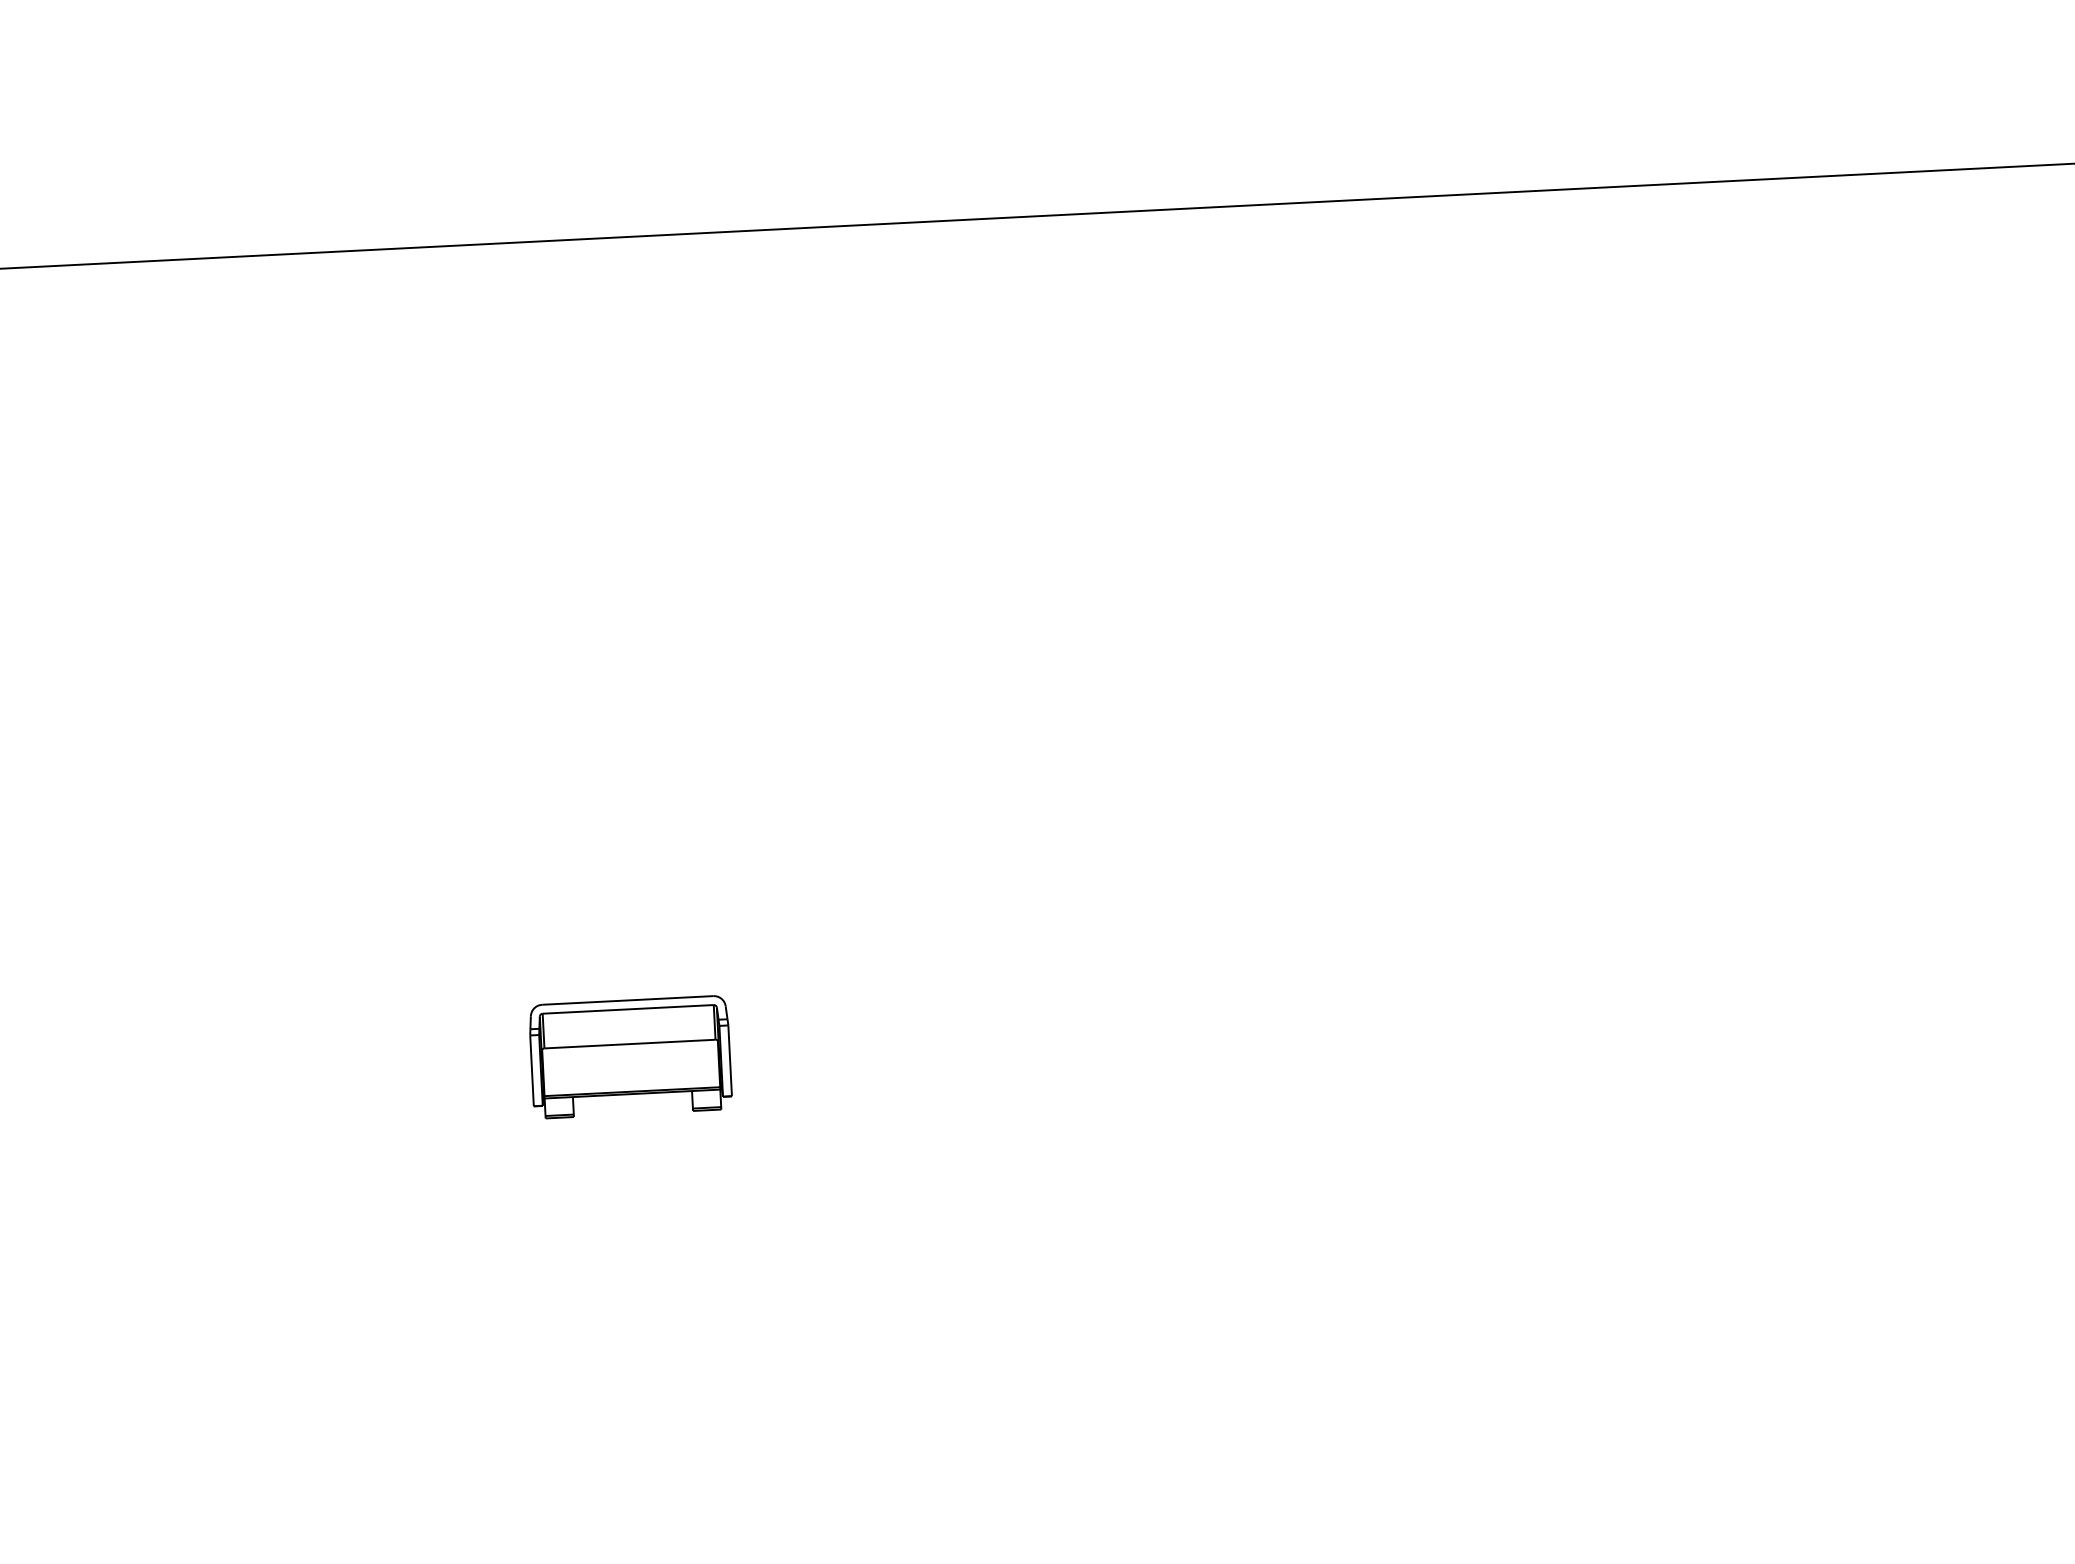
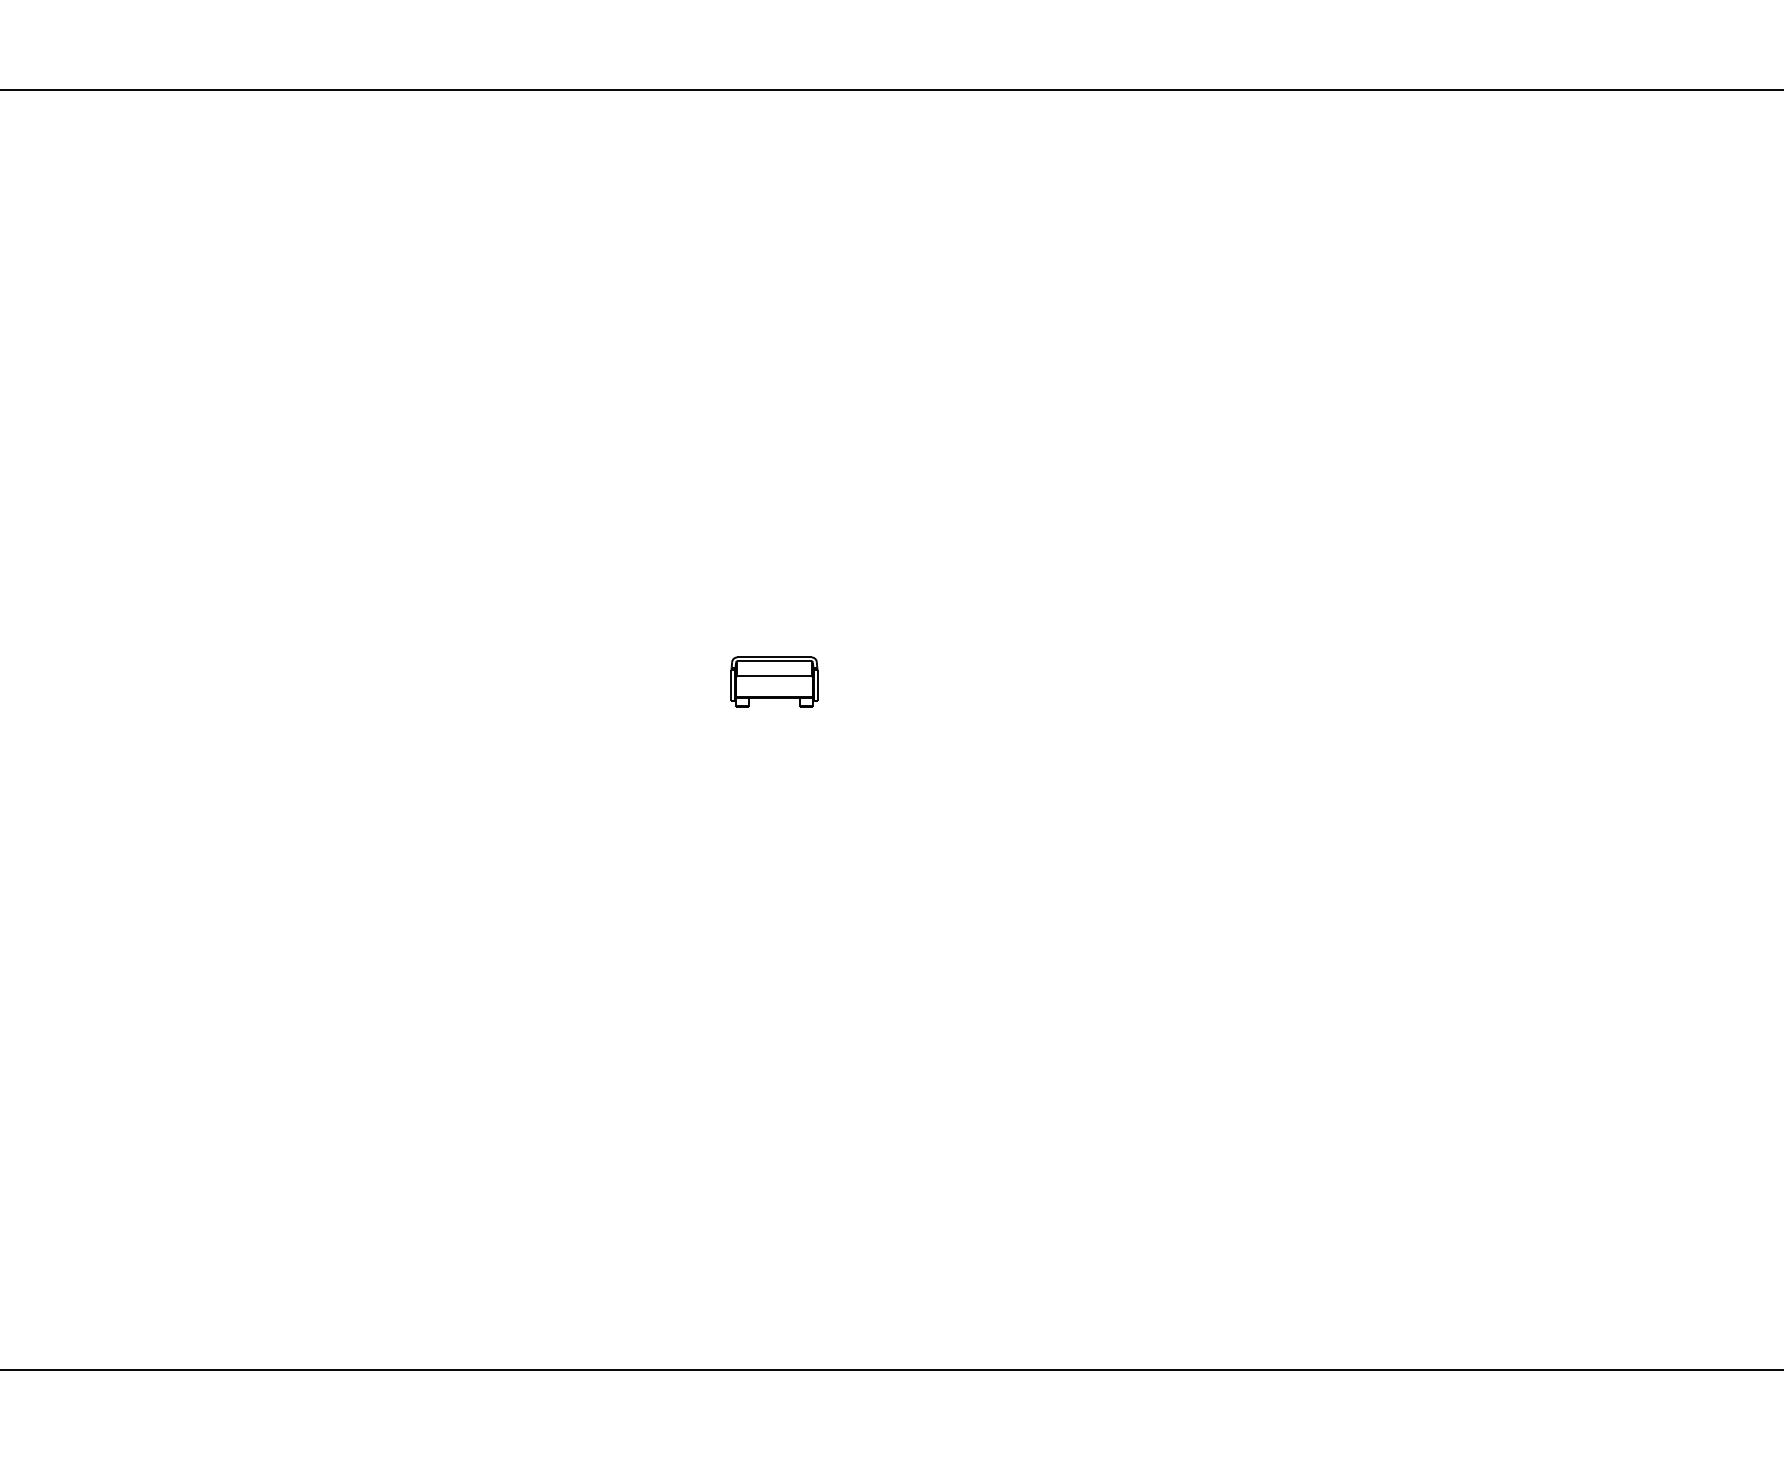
part: (630, 1056) -> (774, 681), size x0.6

